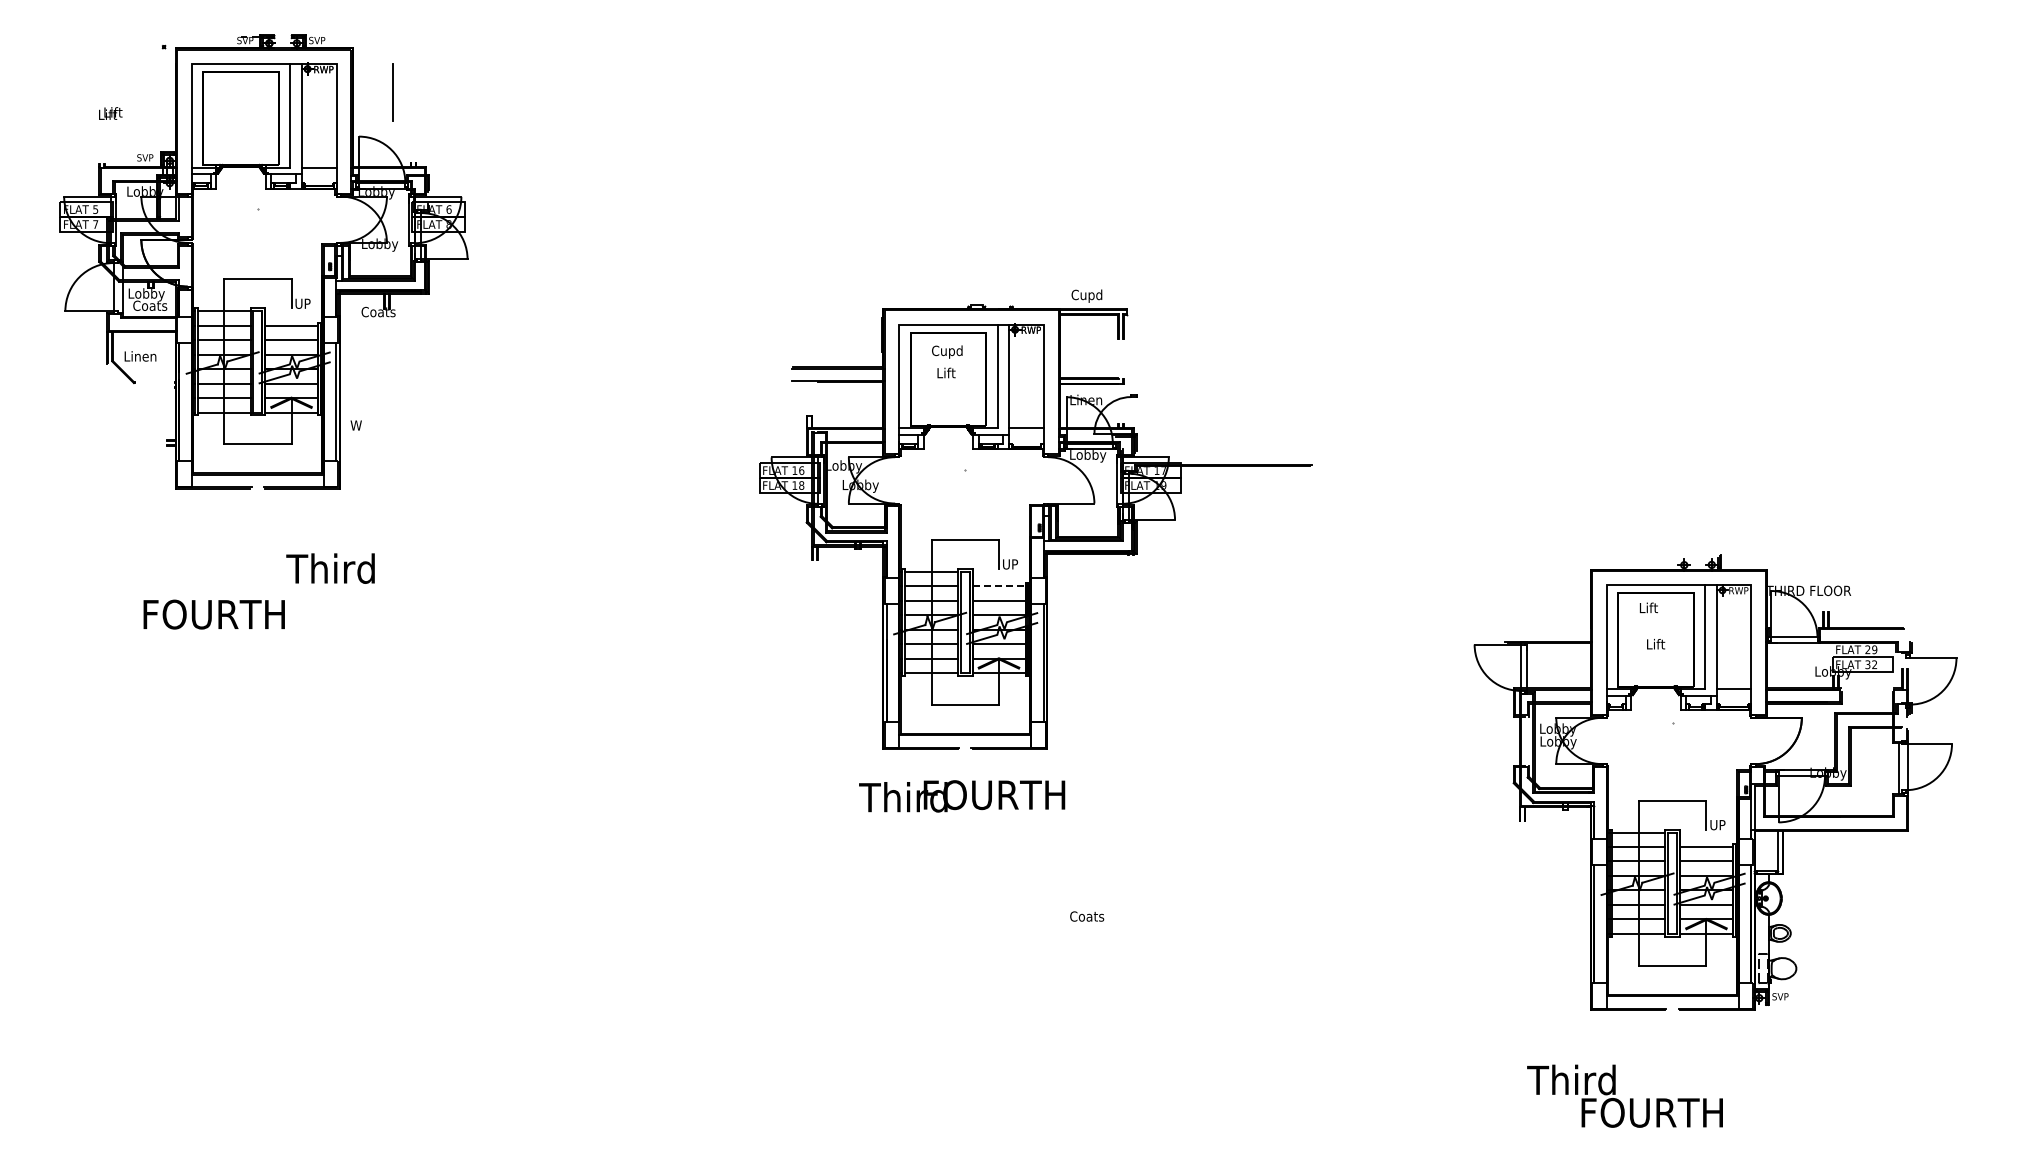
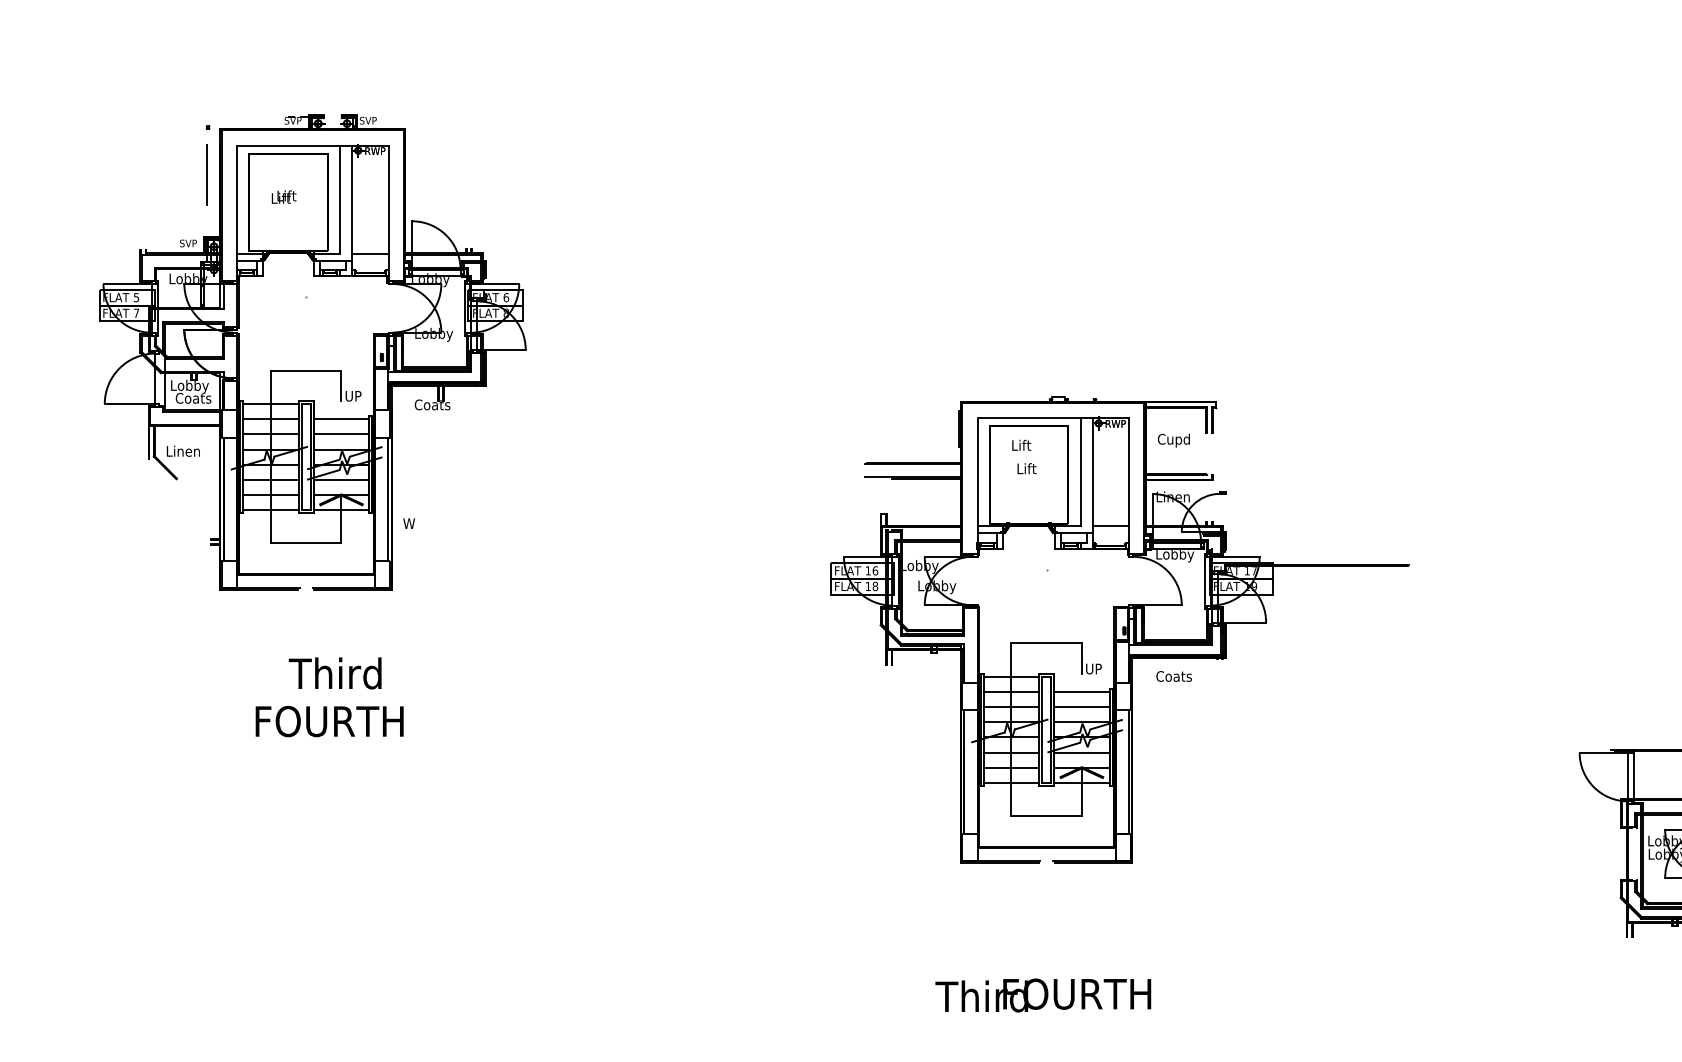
line: (392, 92) -> (206, 175), moved
text: (110, 113) -> (283, 197), moved
text: (1086, 295) -> (1173, 439), moved
text: (947, 351) -> (1028, 446), Cupd -> Lift
text: (330, 568) -> (335, 673), moved
line: (999, 586) -> (1082, 692), dashed -> solid
text: (213, 614) -> (328, 721), moved
text: (962, 796) -> (1043, 995), moved
text: (1087, 916) -> (1174, 676), moved

